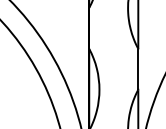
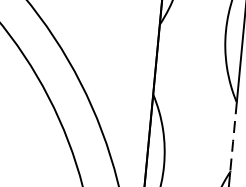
line: (138, 70) -> (233, 139), solid -> dashed

